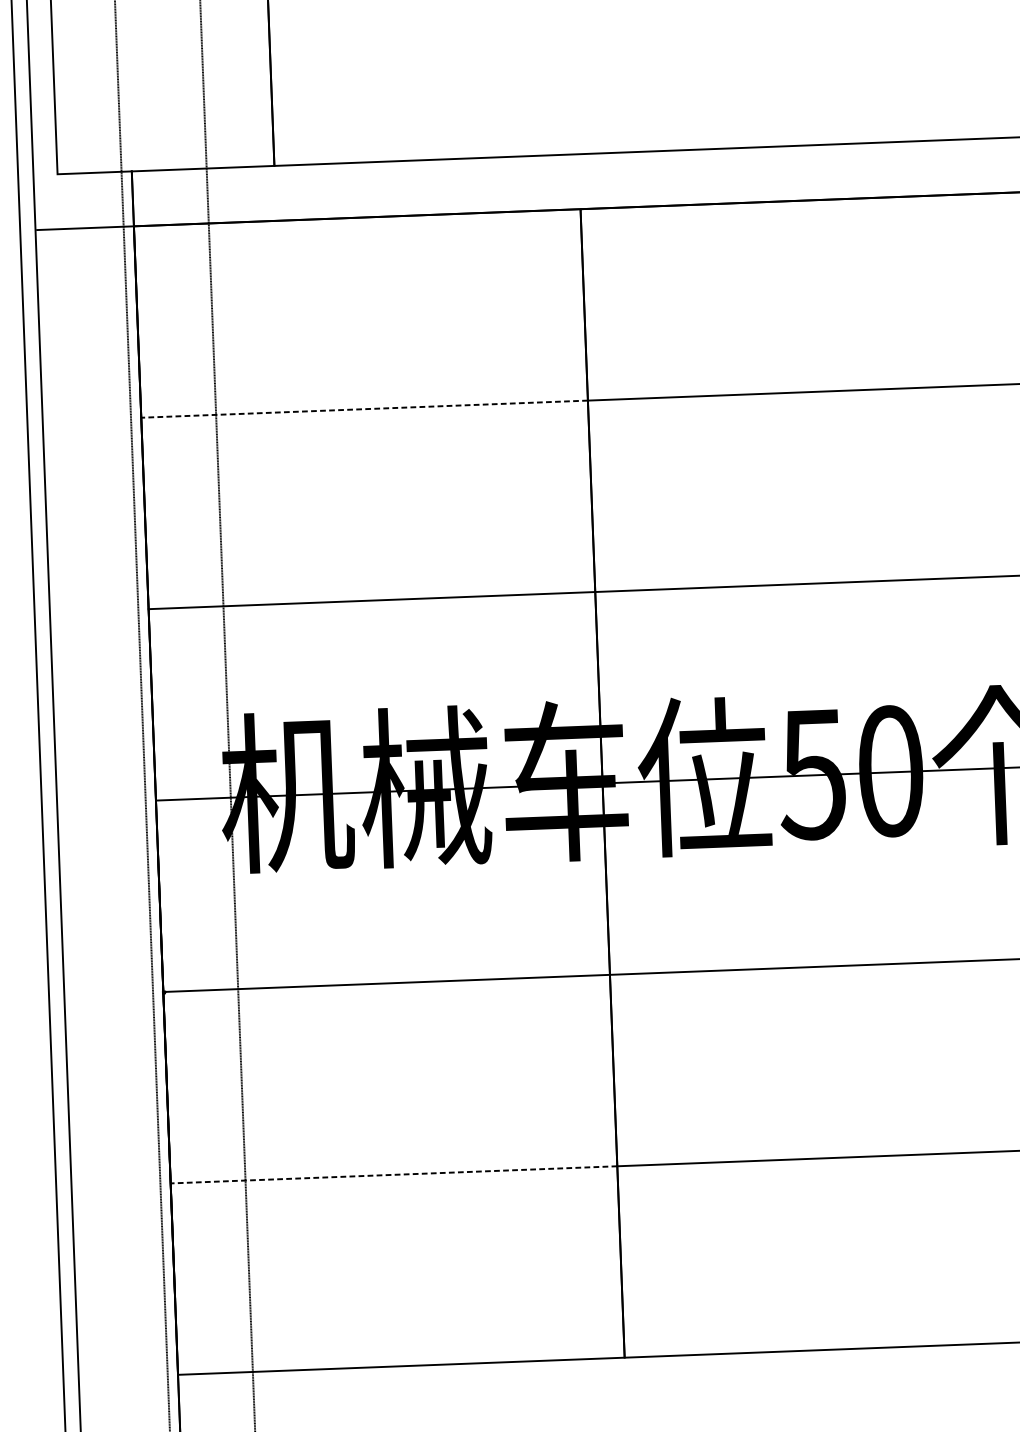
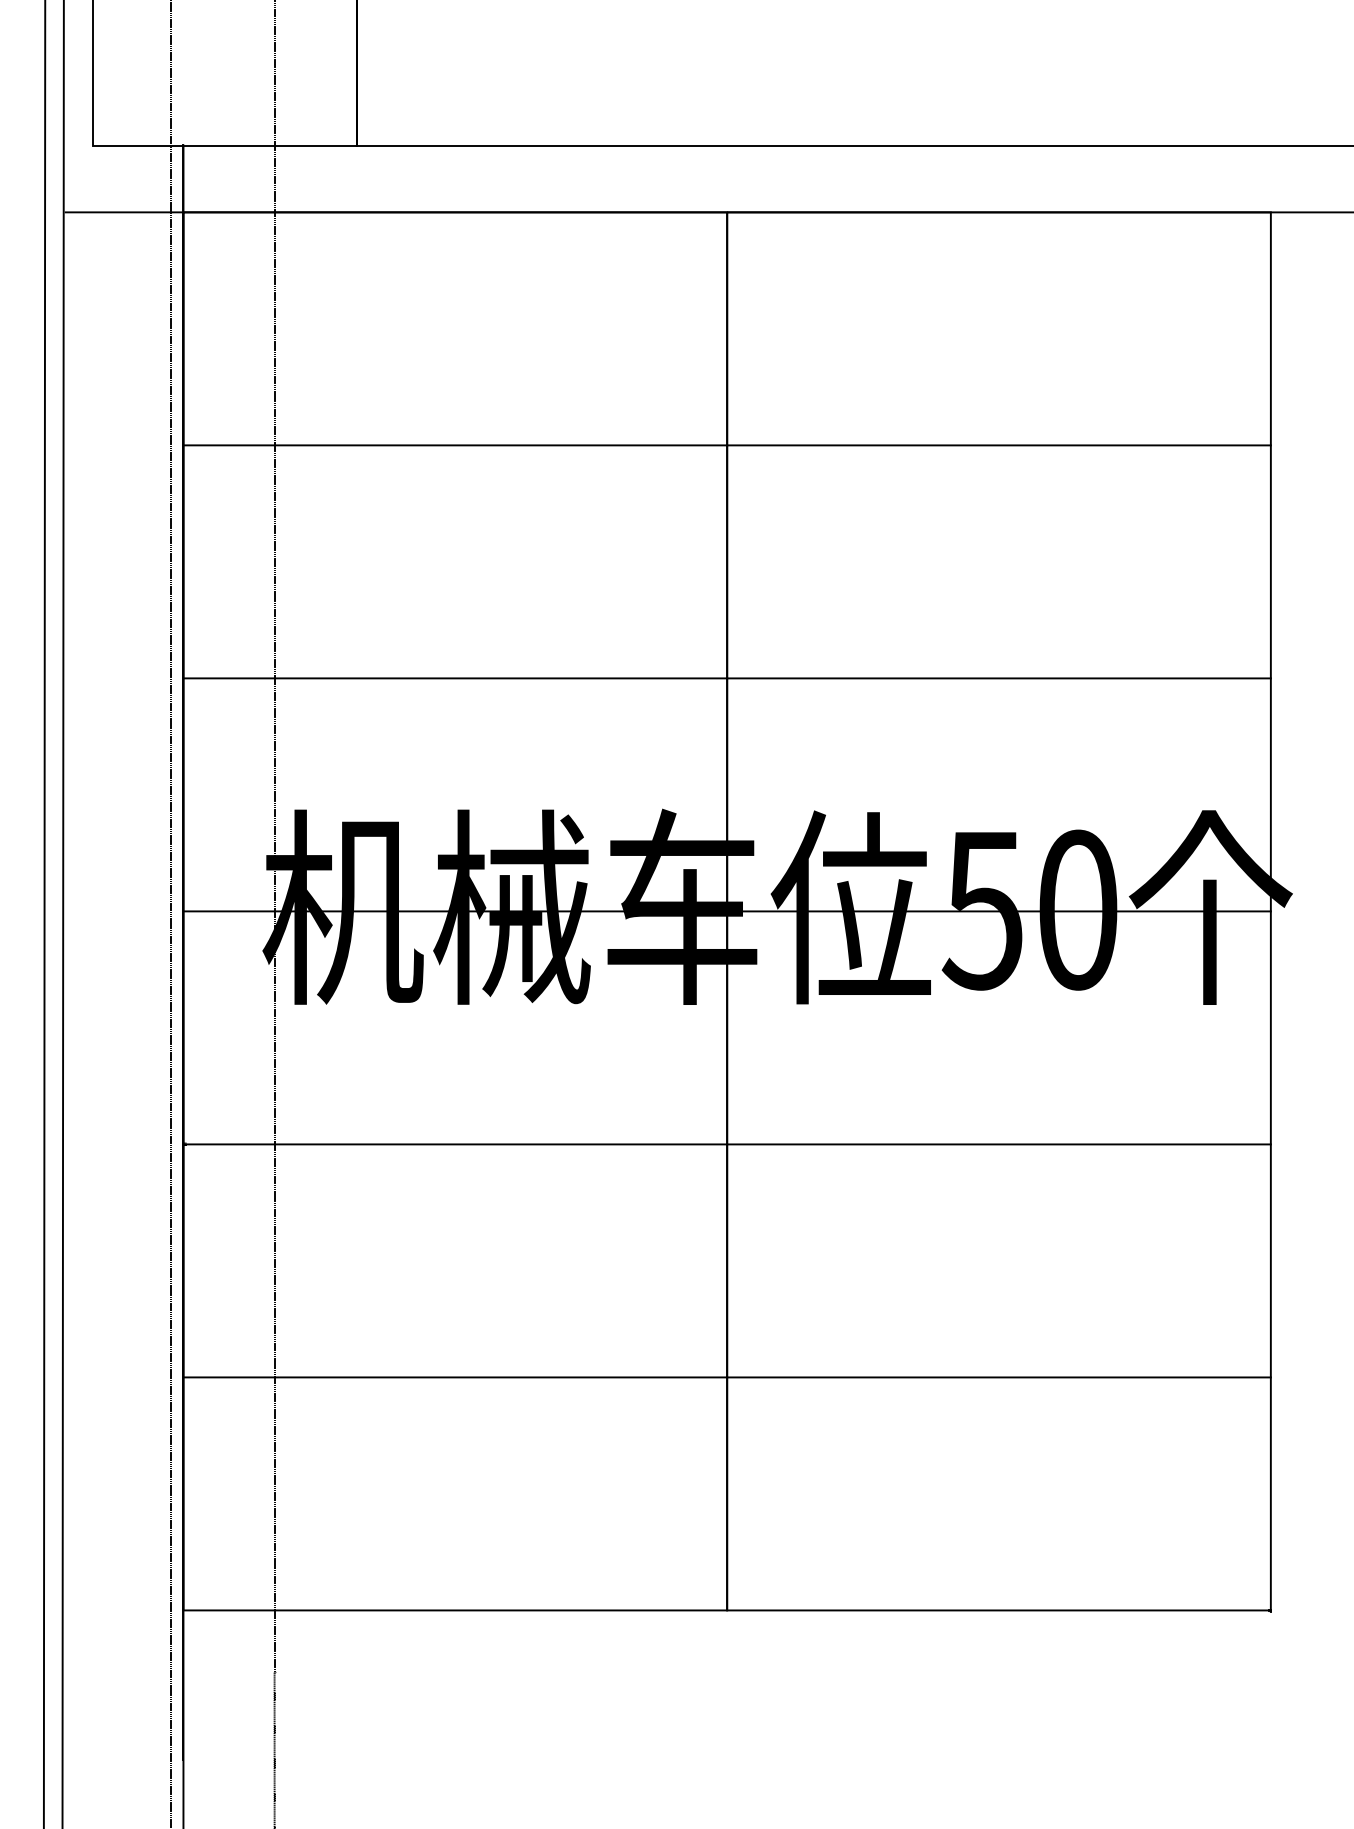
line: (364, 409) -> (455, 445), dashed -> solid
line: (394, 1174) -> (455, 1377), dashed -> solid

